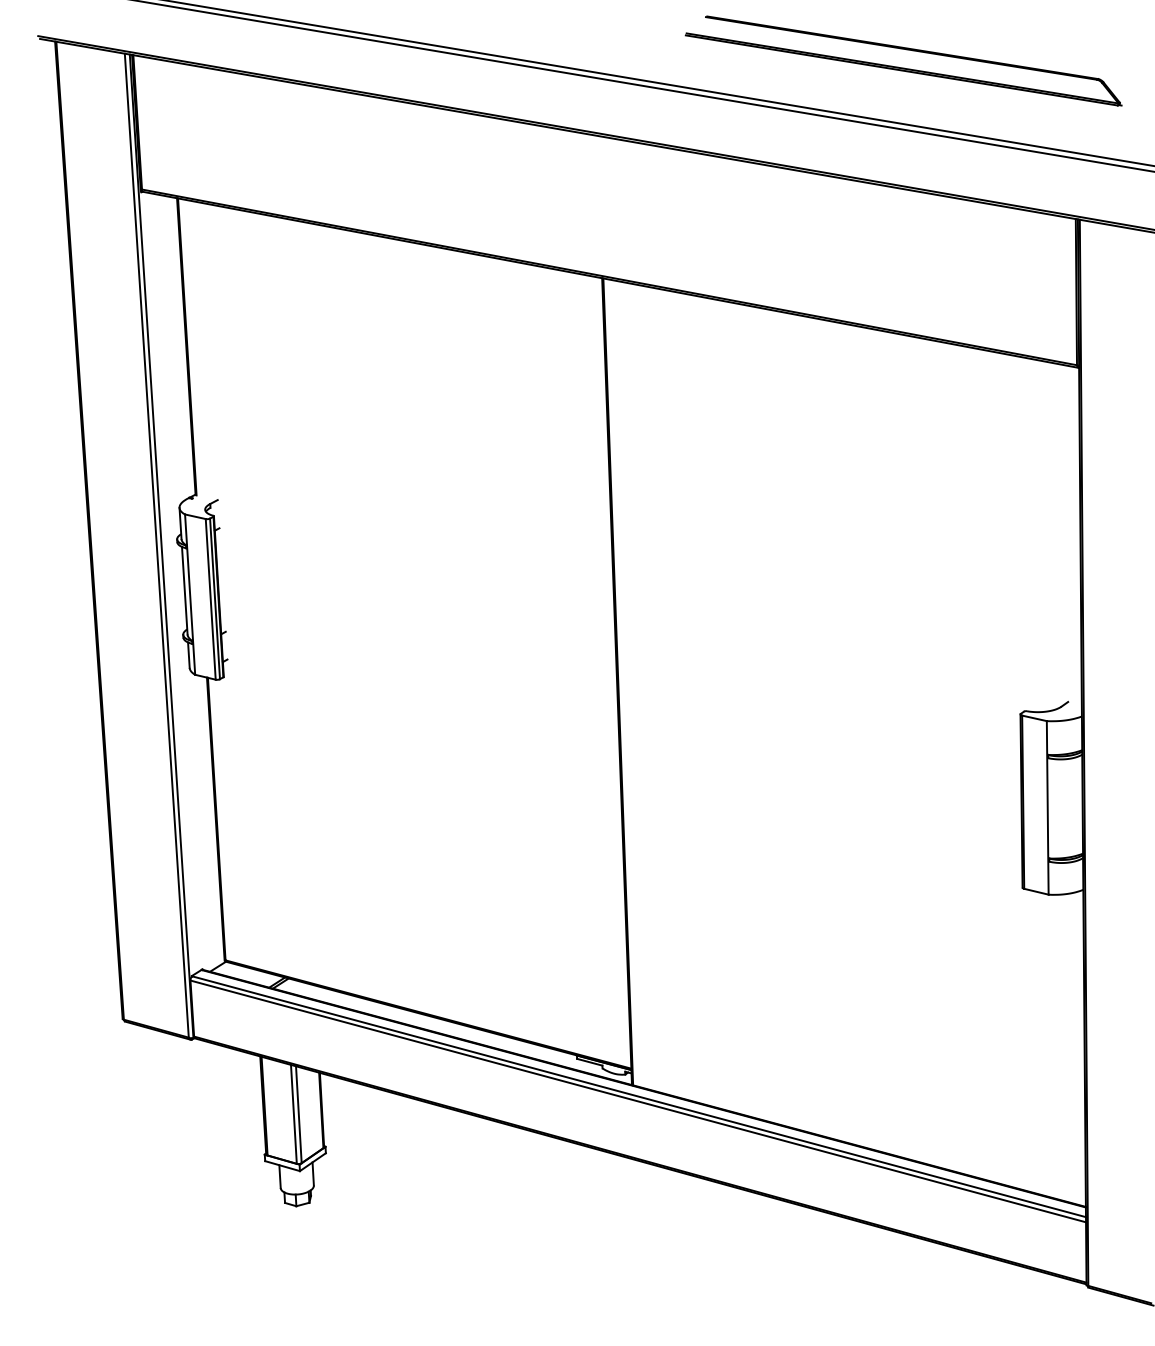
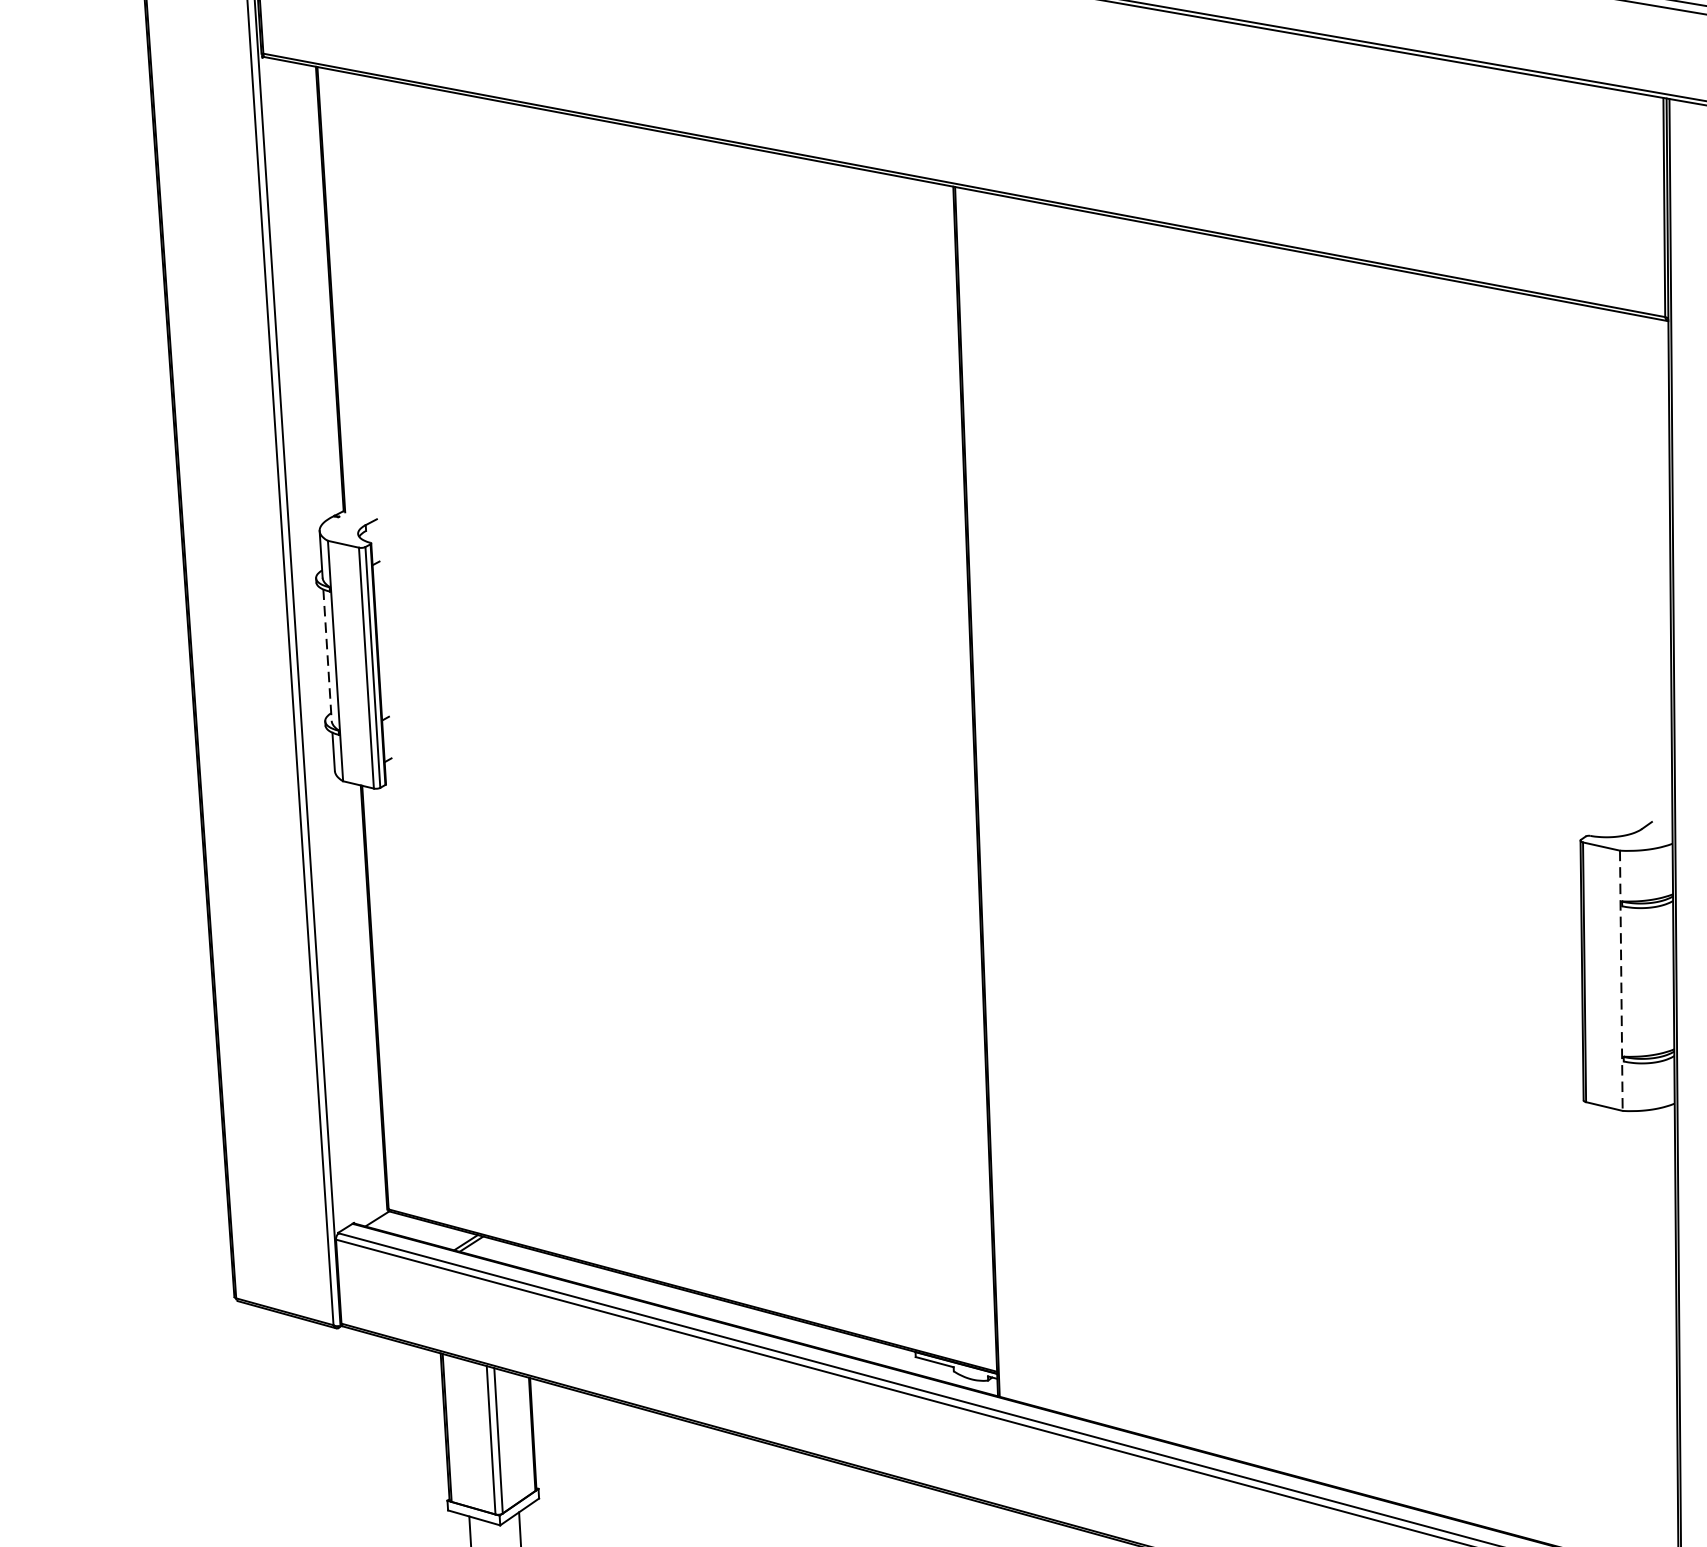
line: (184, 590) -> (327, 654), solid -> dashed
line: (1047, 807) -> (1620, 980), solid -> dashed

